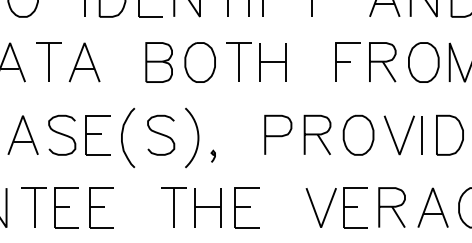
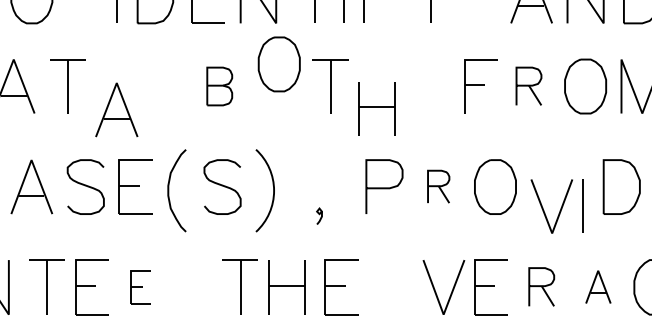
part: (84, 62) -> (116, 109), moved
part: (158, 62) -> (218, 86), size x0.7
part: (199, 62) -> (278, 64), moved
part: (272, 62) -> (376, 108), moved
part: (382, 62) -> (528, 86), size x0.7
part: (317, 134) -> (438, 185), size x0.6
part: (402, 135) -> (556, 206), moved
curve: (212, 155) -> (318, 214), moved
part: (101, 207) -> (140, 286), size x0.6
part: (391, 207) -> (540, 286), size x0.7
part: (432, 207) -> (597, 286), size x0.6

